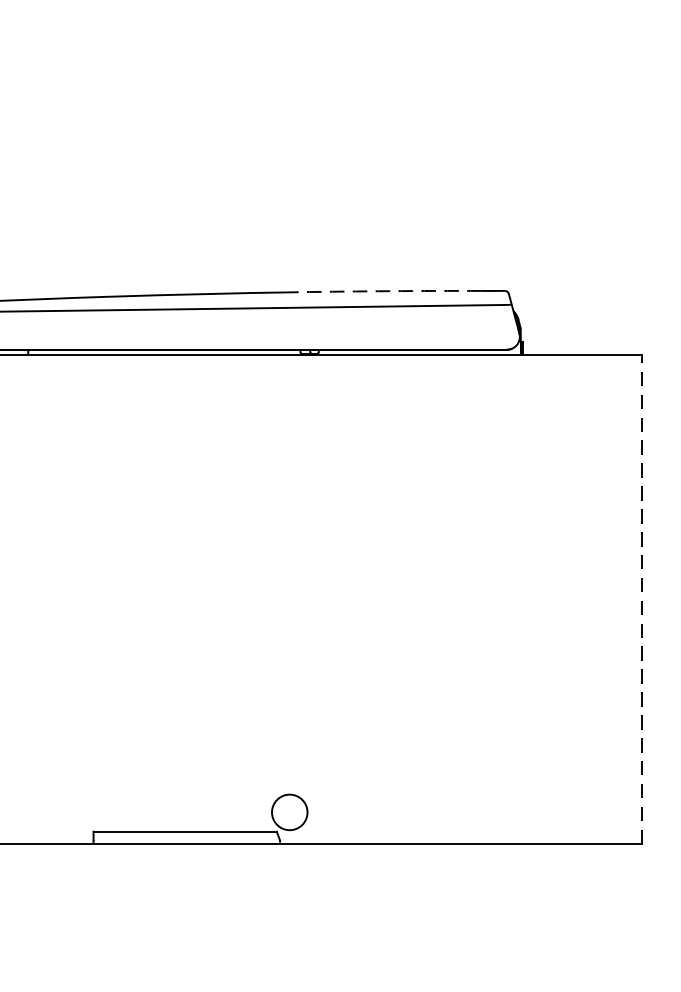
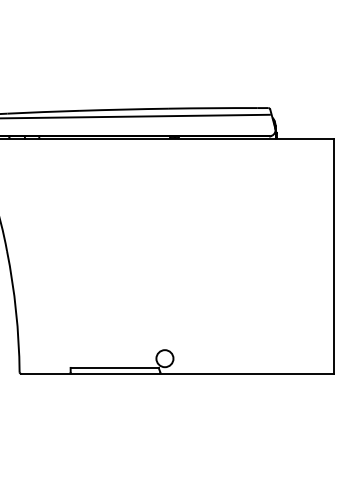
arc: (390, 291) -> (213, 108), dashed -> solid
line: (642, 599) -> (334, 256), dashed -> solid

